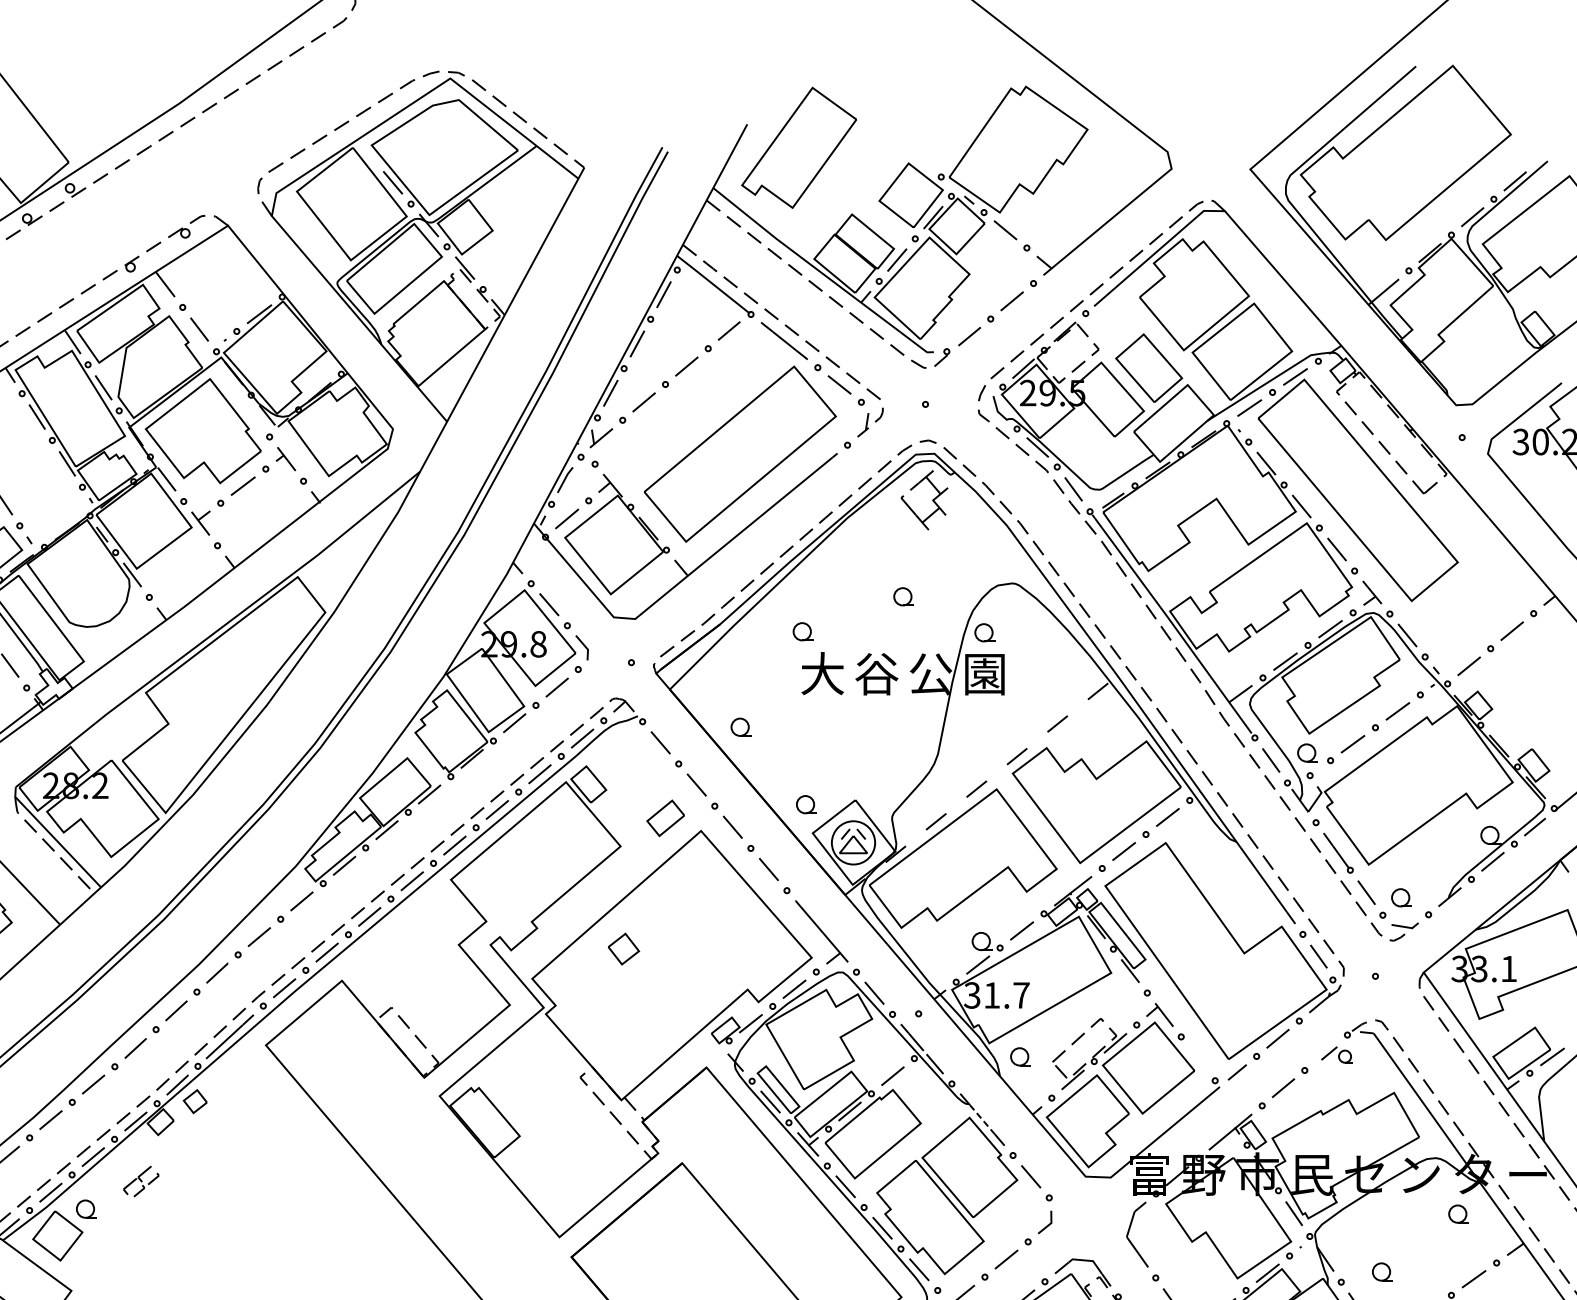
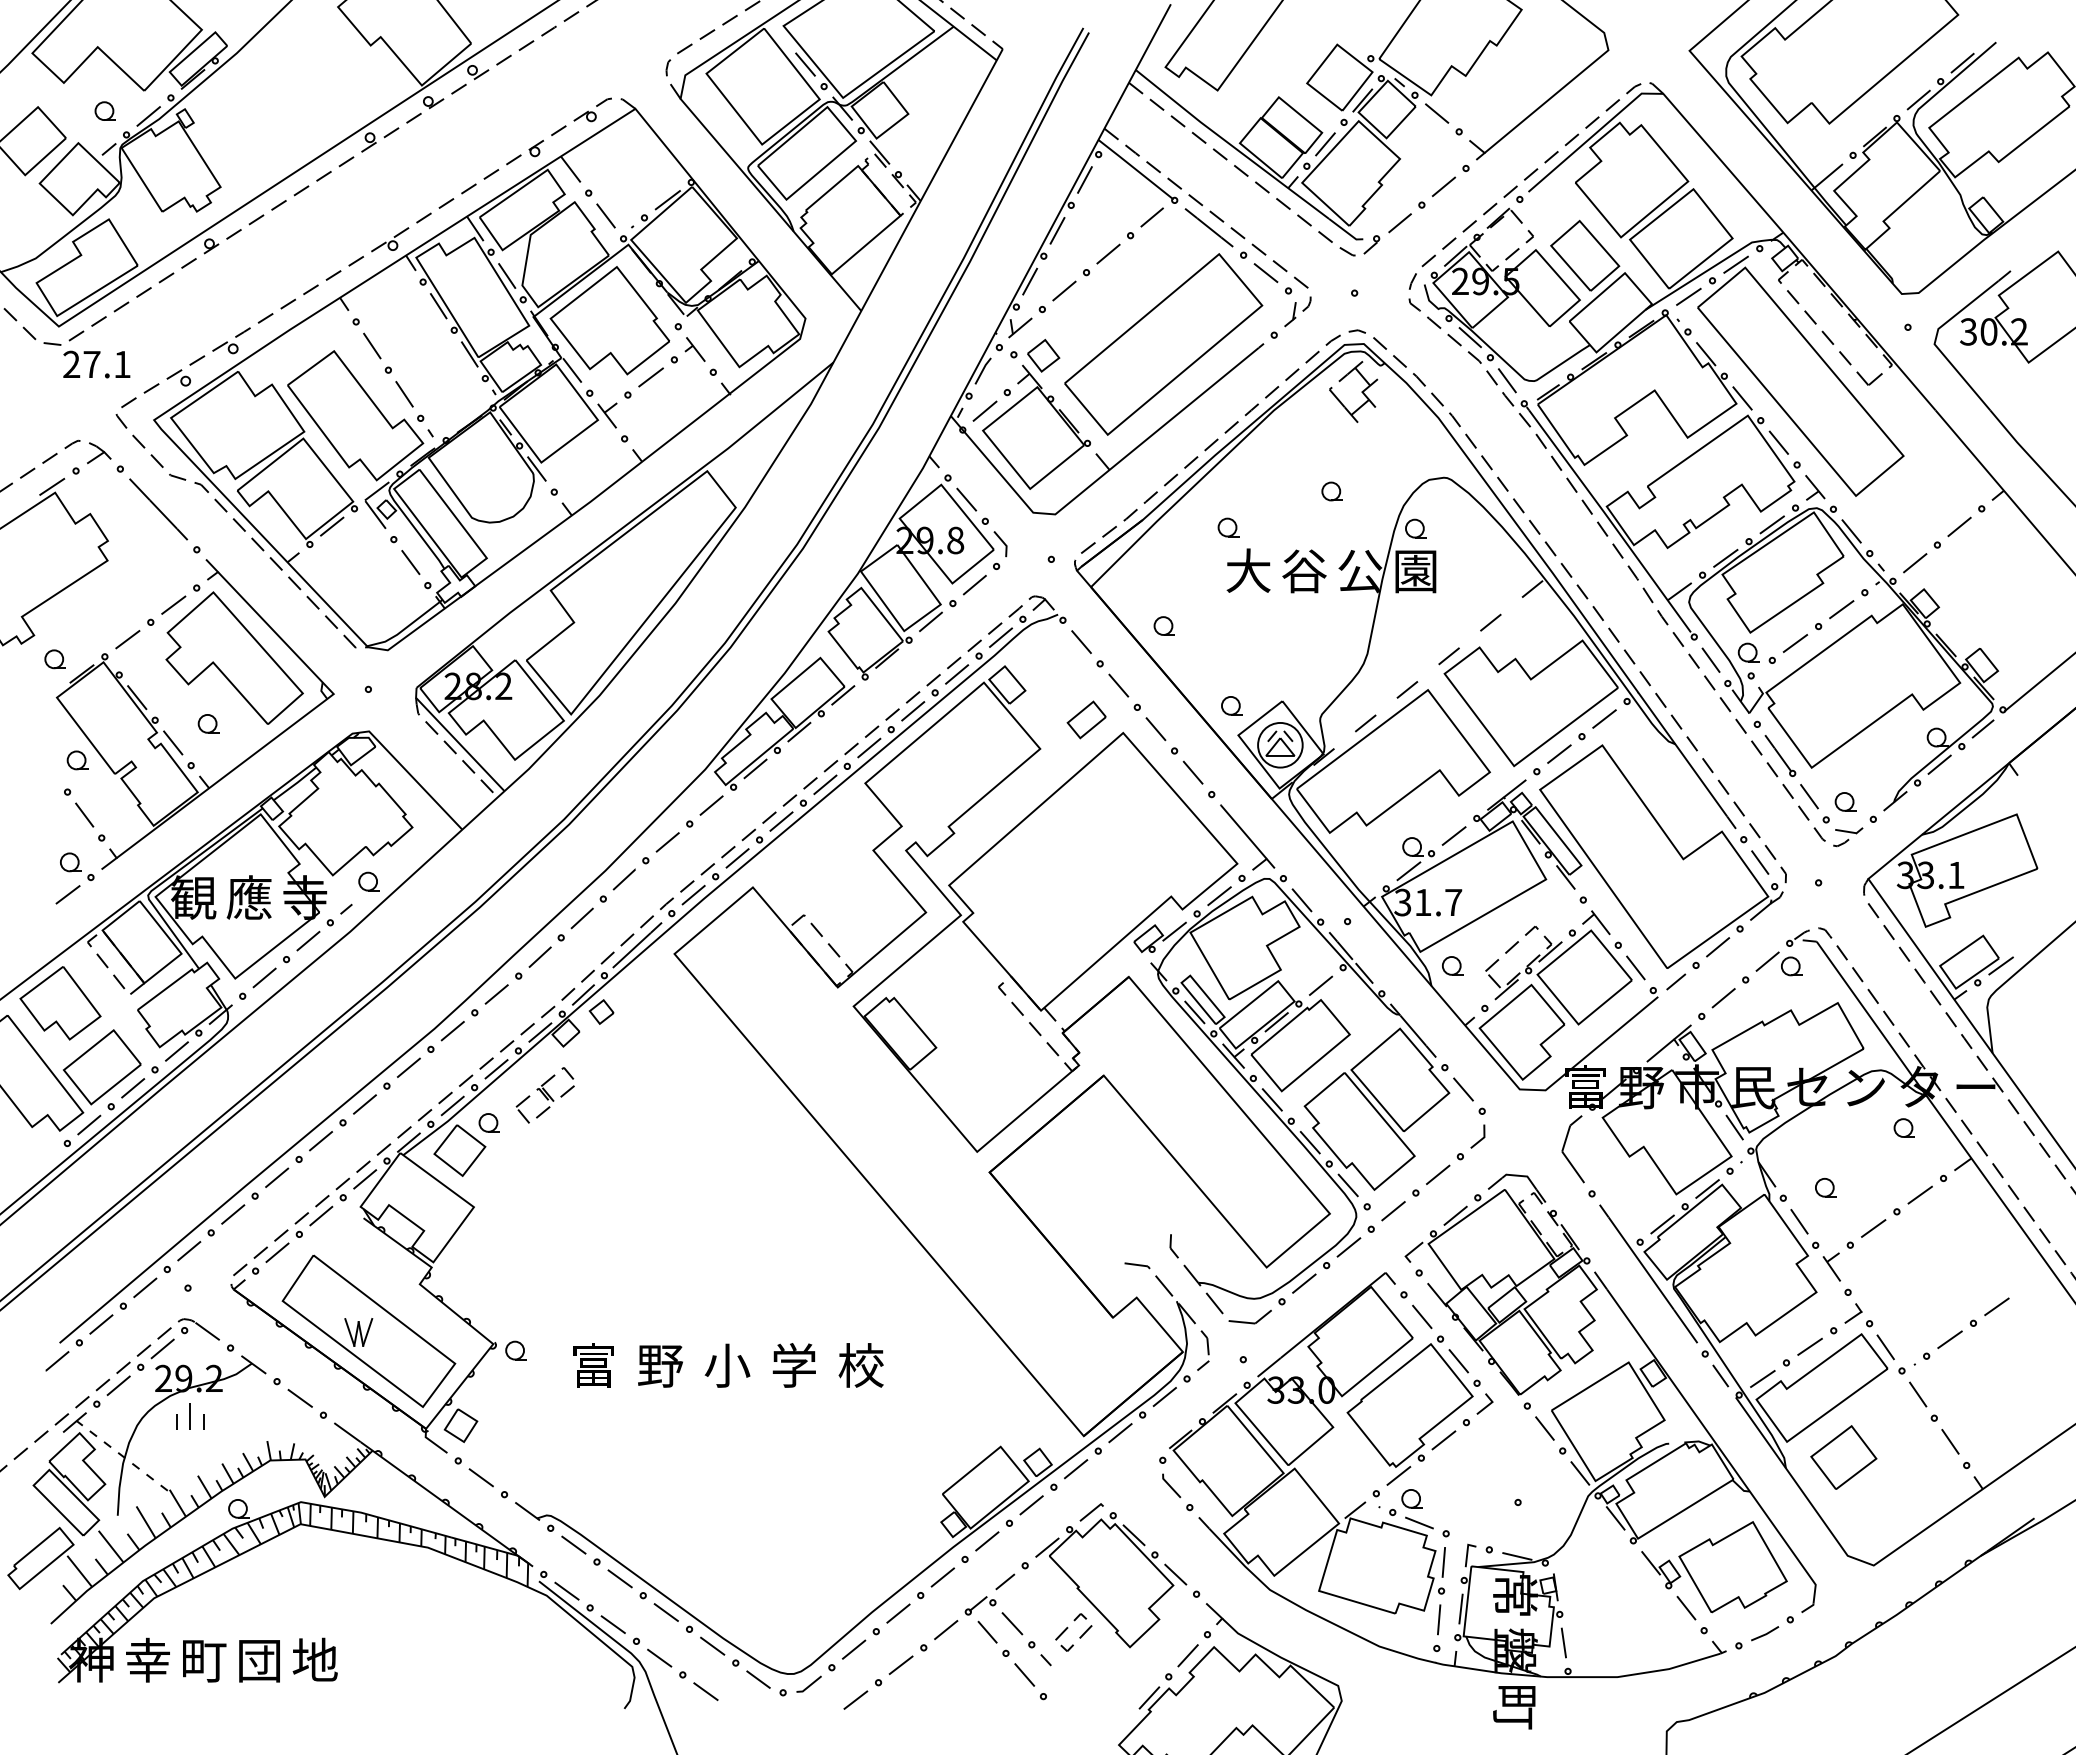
part: (623, 948) -> (1043, 355), moved
part: (1336, 1054) -> (1778, 963), size x1.43
line: (1197, 1058) -> (1635, 967), added
line: (982, 1119) -> (1413, 1030), dashed -> solid
part: (139, 1182) -> (544, 1095), size x1.67

